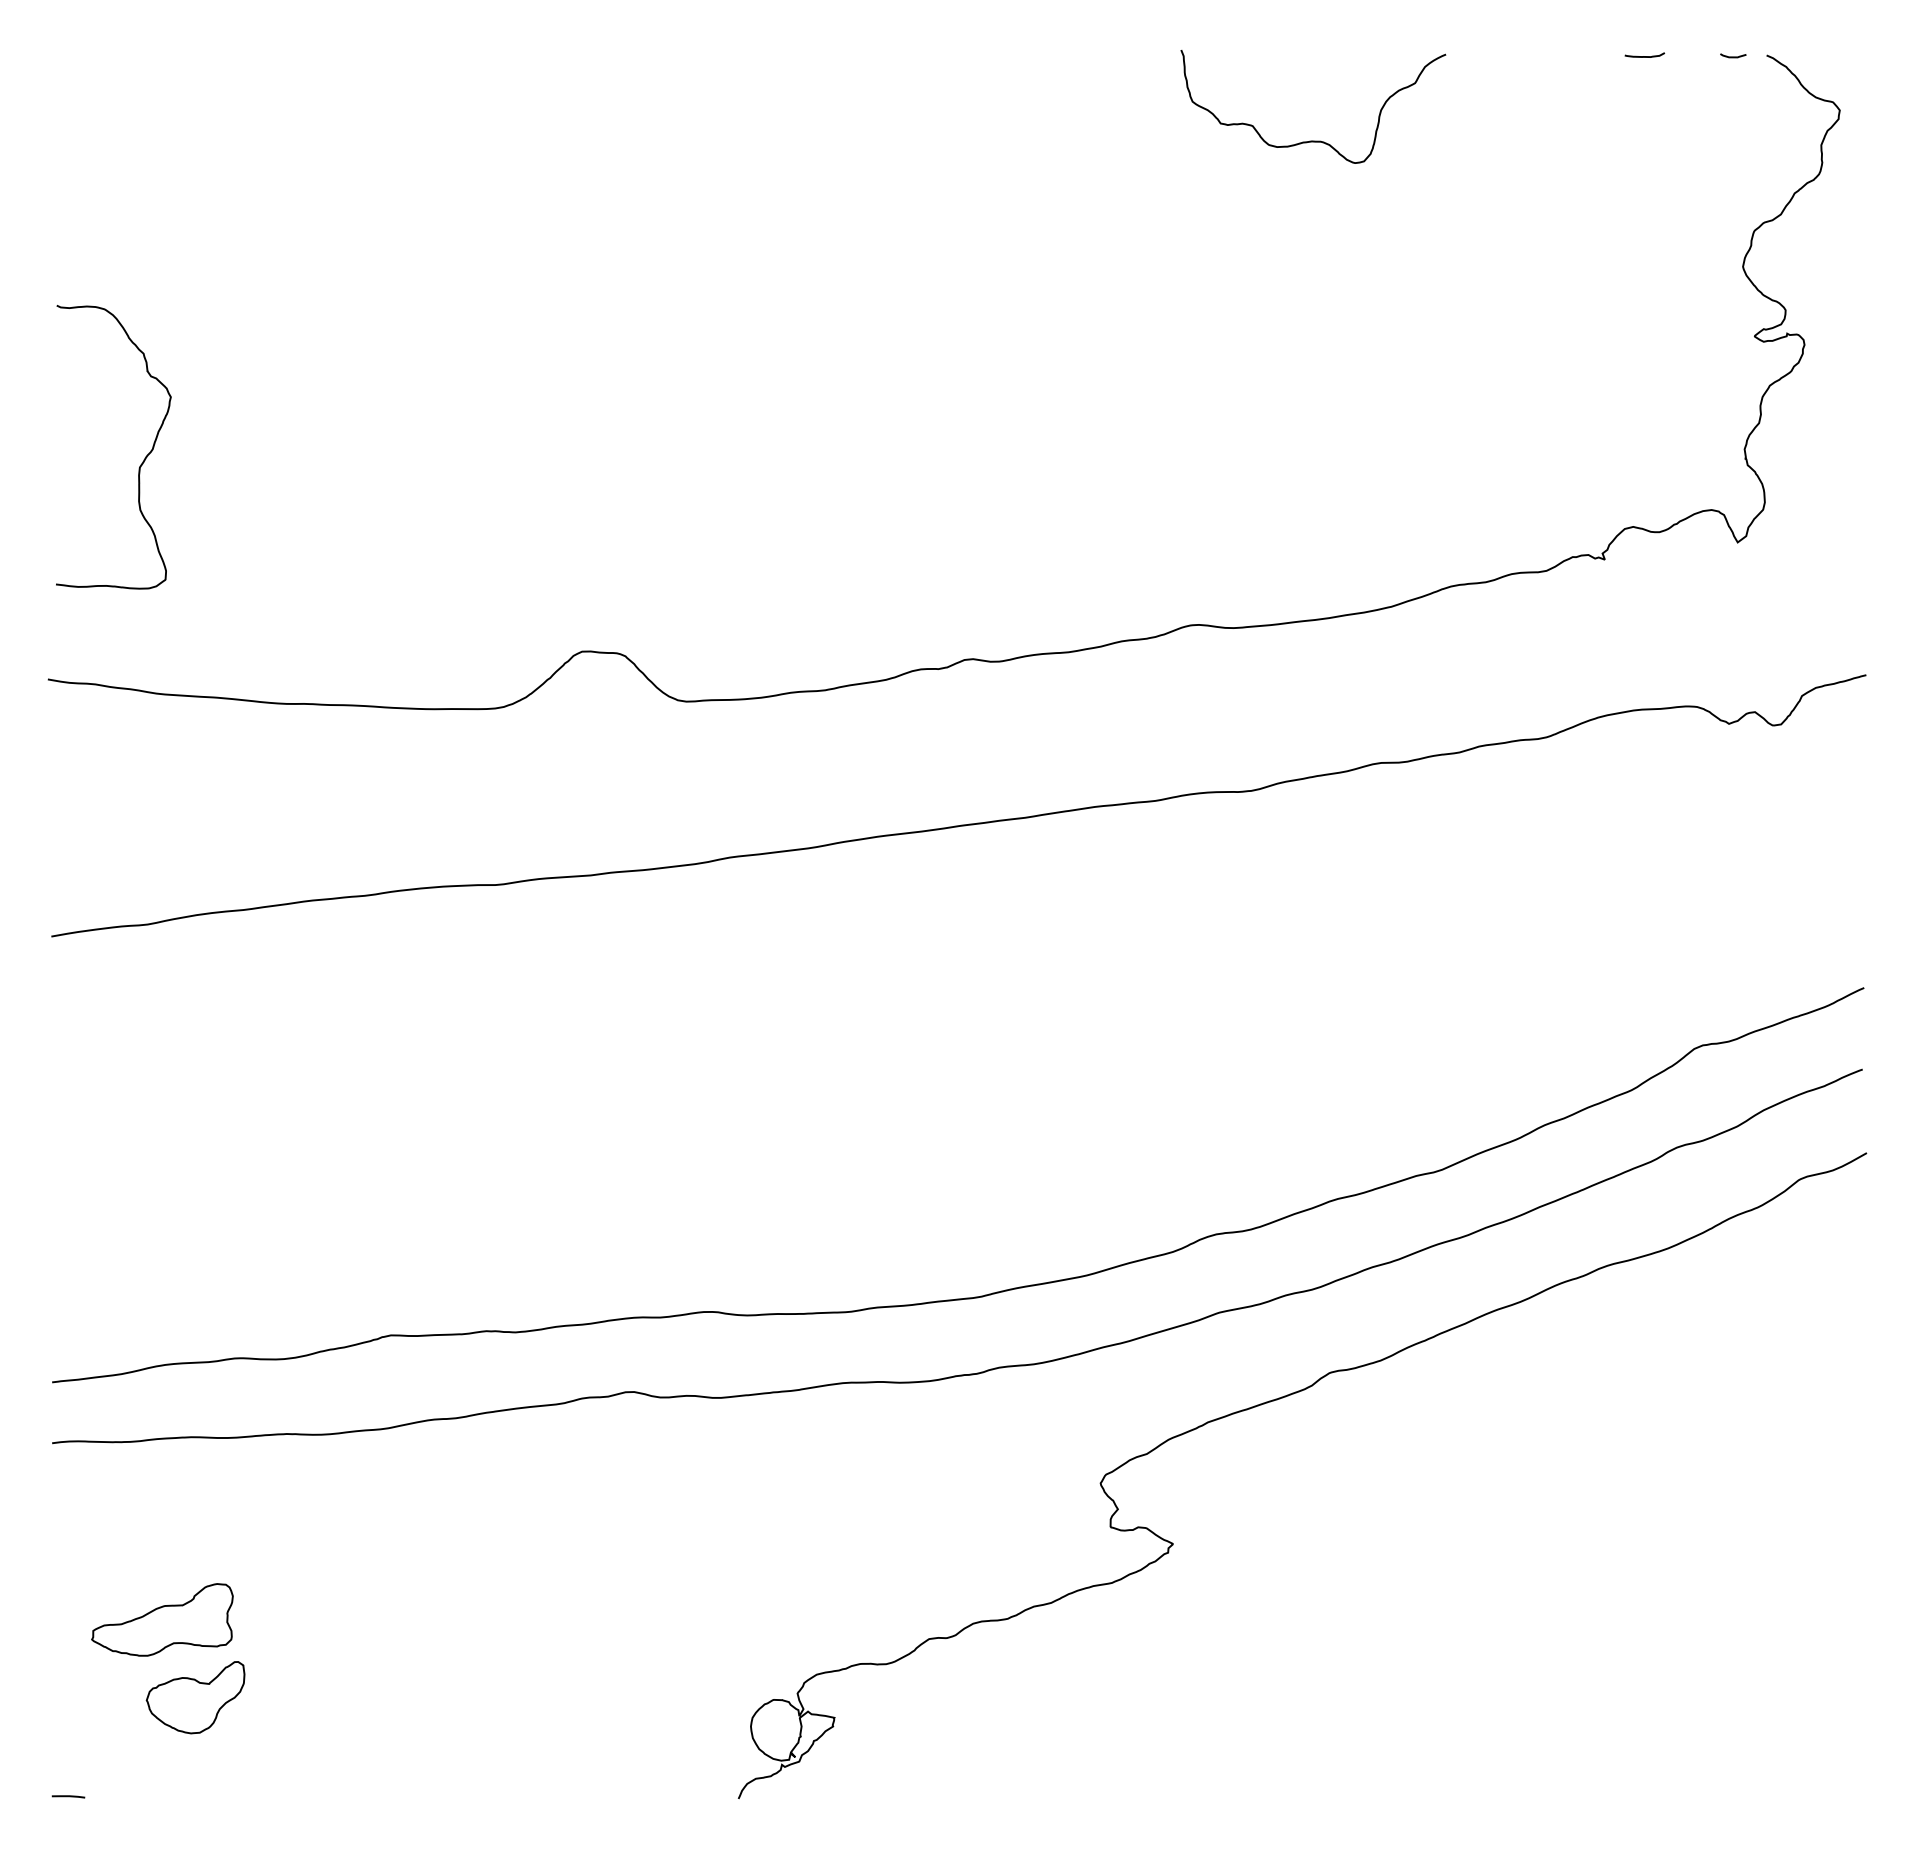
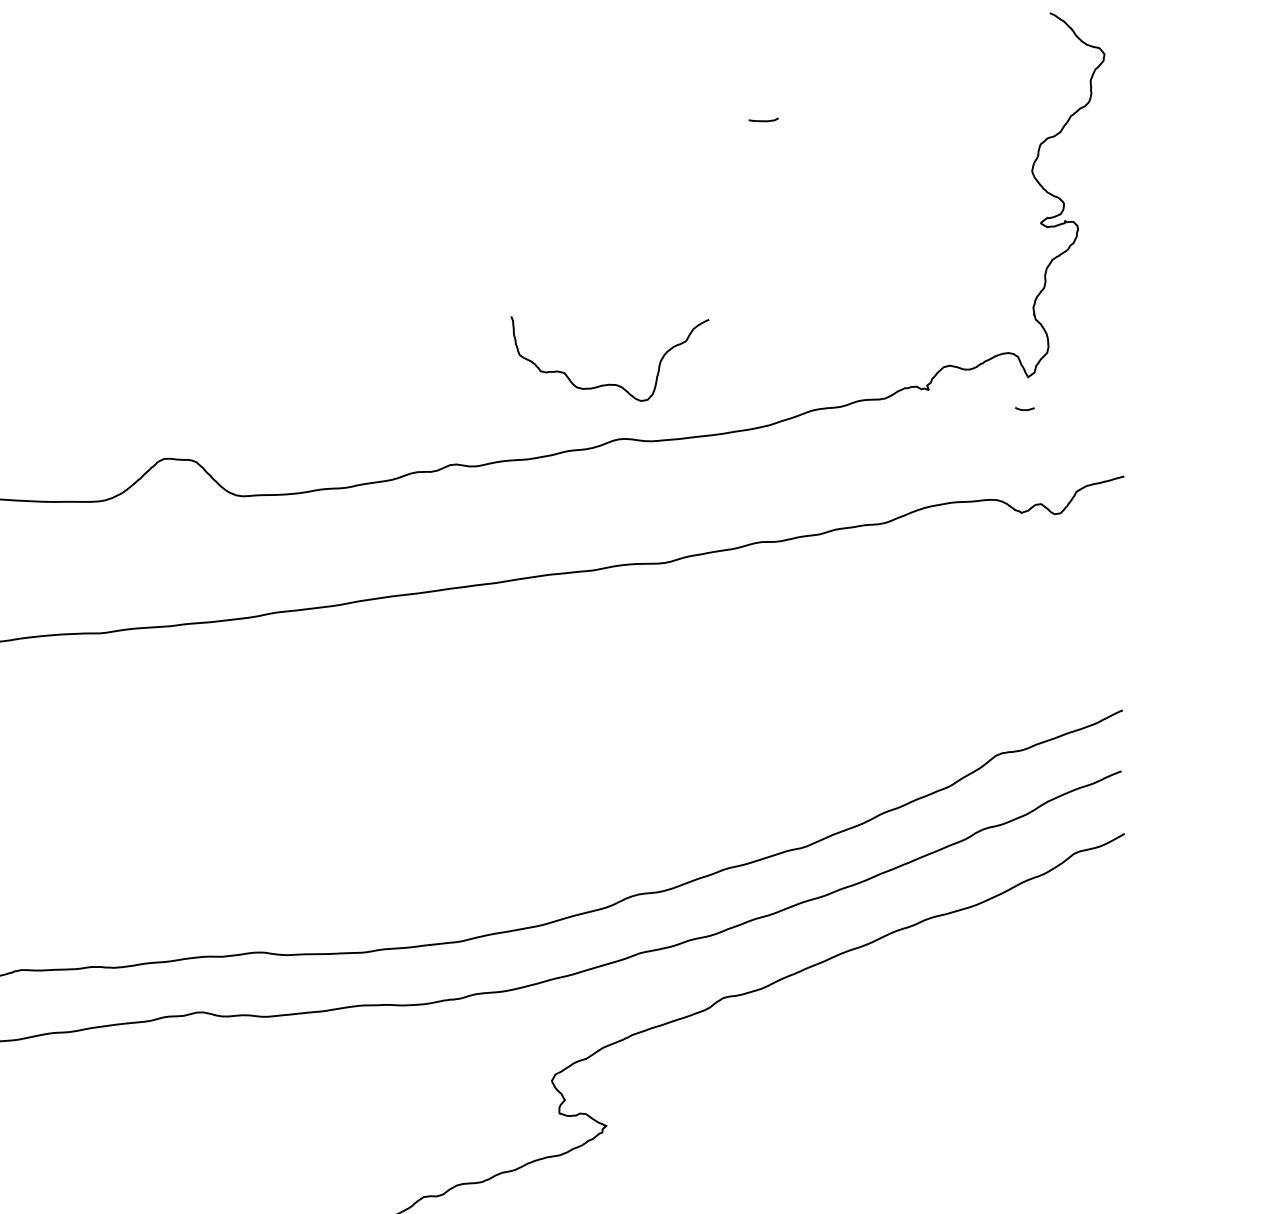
curve: (1644, 56) -> (763, 120), moved
curve: (1733, 56) -> (1025, 409), moved
curve: (1313, 140) -> (610, 384), moved

